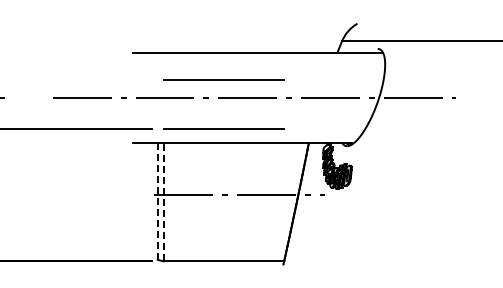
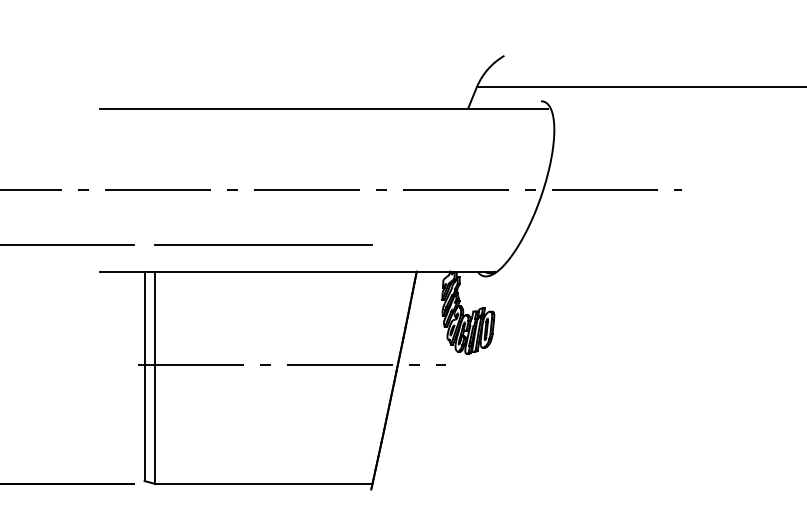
line: (223, 79) -> (263, 156), removed
line: (157, 201) -> (144, 376), dashed -> solid
line: (163, 202) -> (155, 377), dashed -> solid

